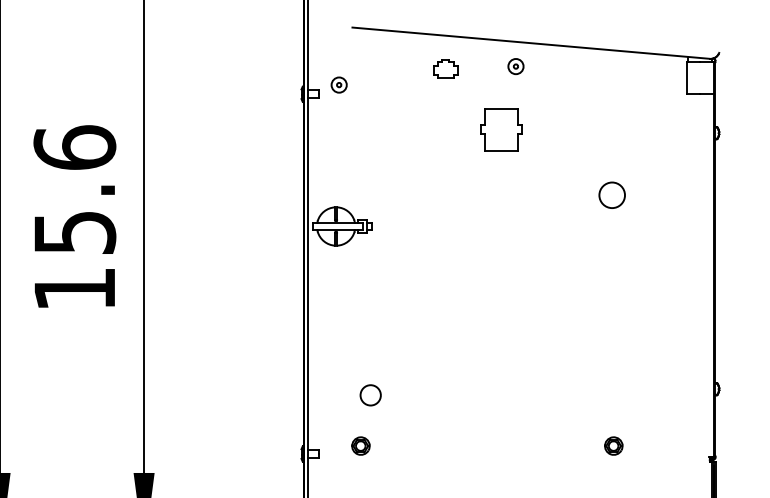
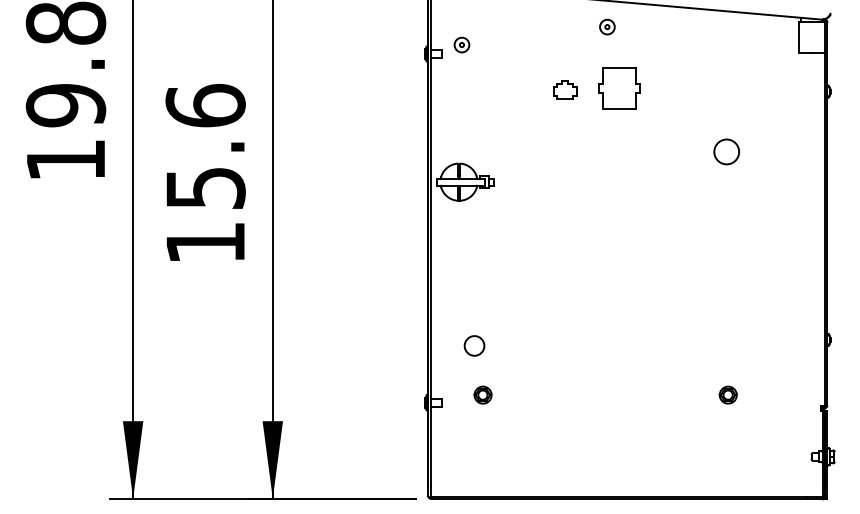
part: (516, 65) -> (607, 26), moved
part: (445, 68) -> (565, 89), moved
circle: (370, 394) -> (474, 345), moved

